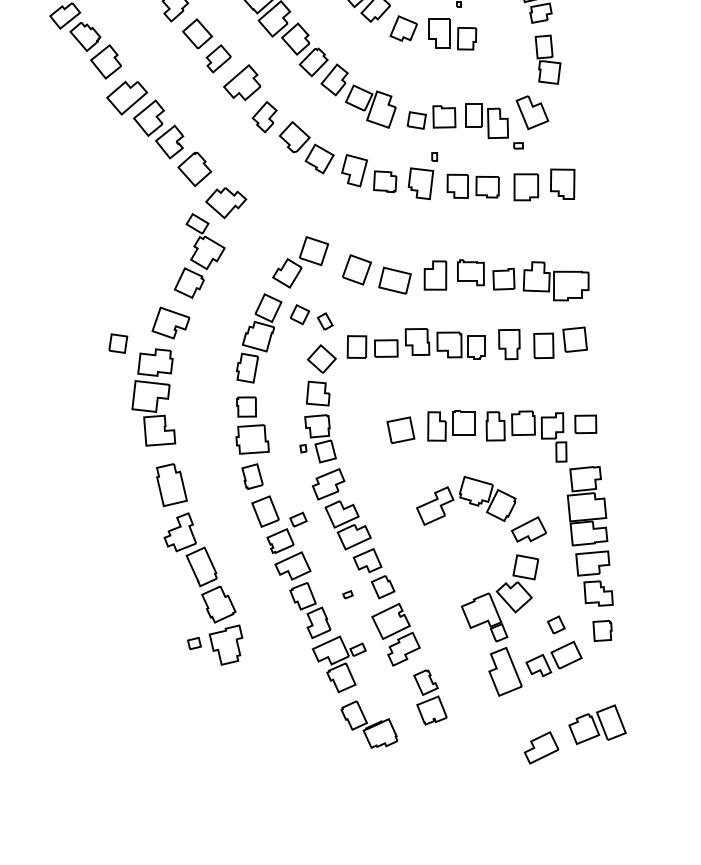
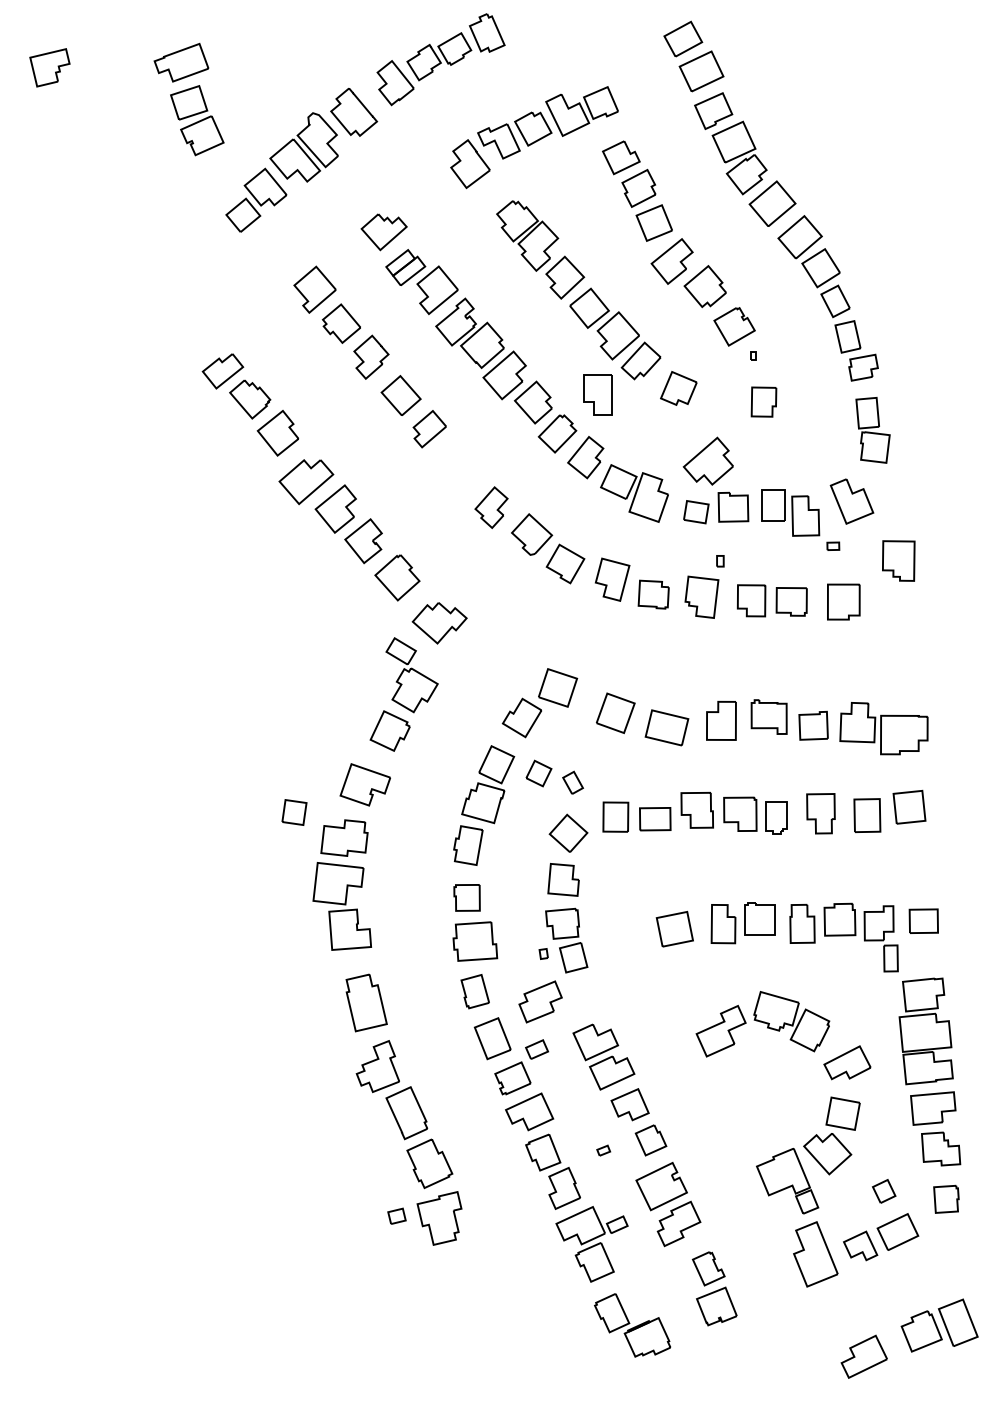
part: (438, 33) -> (597, 394), moved
part: (241, 82) -> (707, 460), moved
part: (562, 183) -> (898, 560), moved
part: (328, 483) -> (540, 1001), moved

